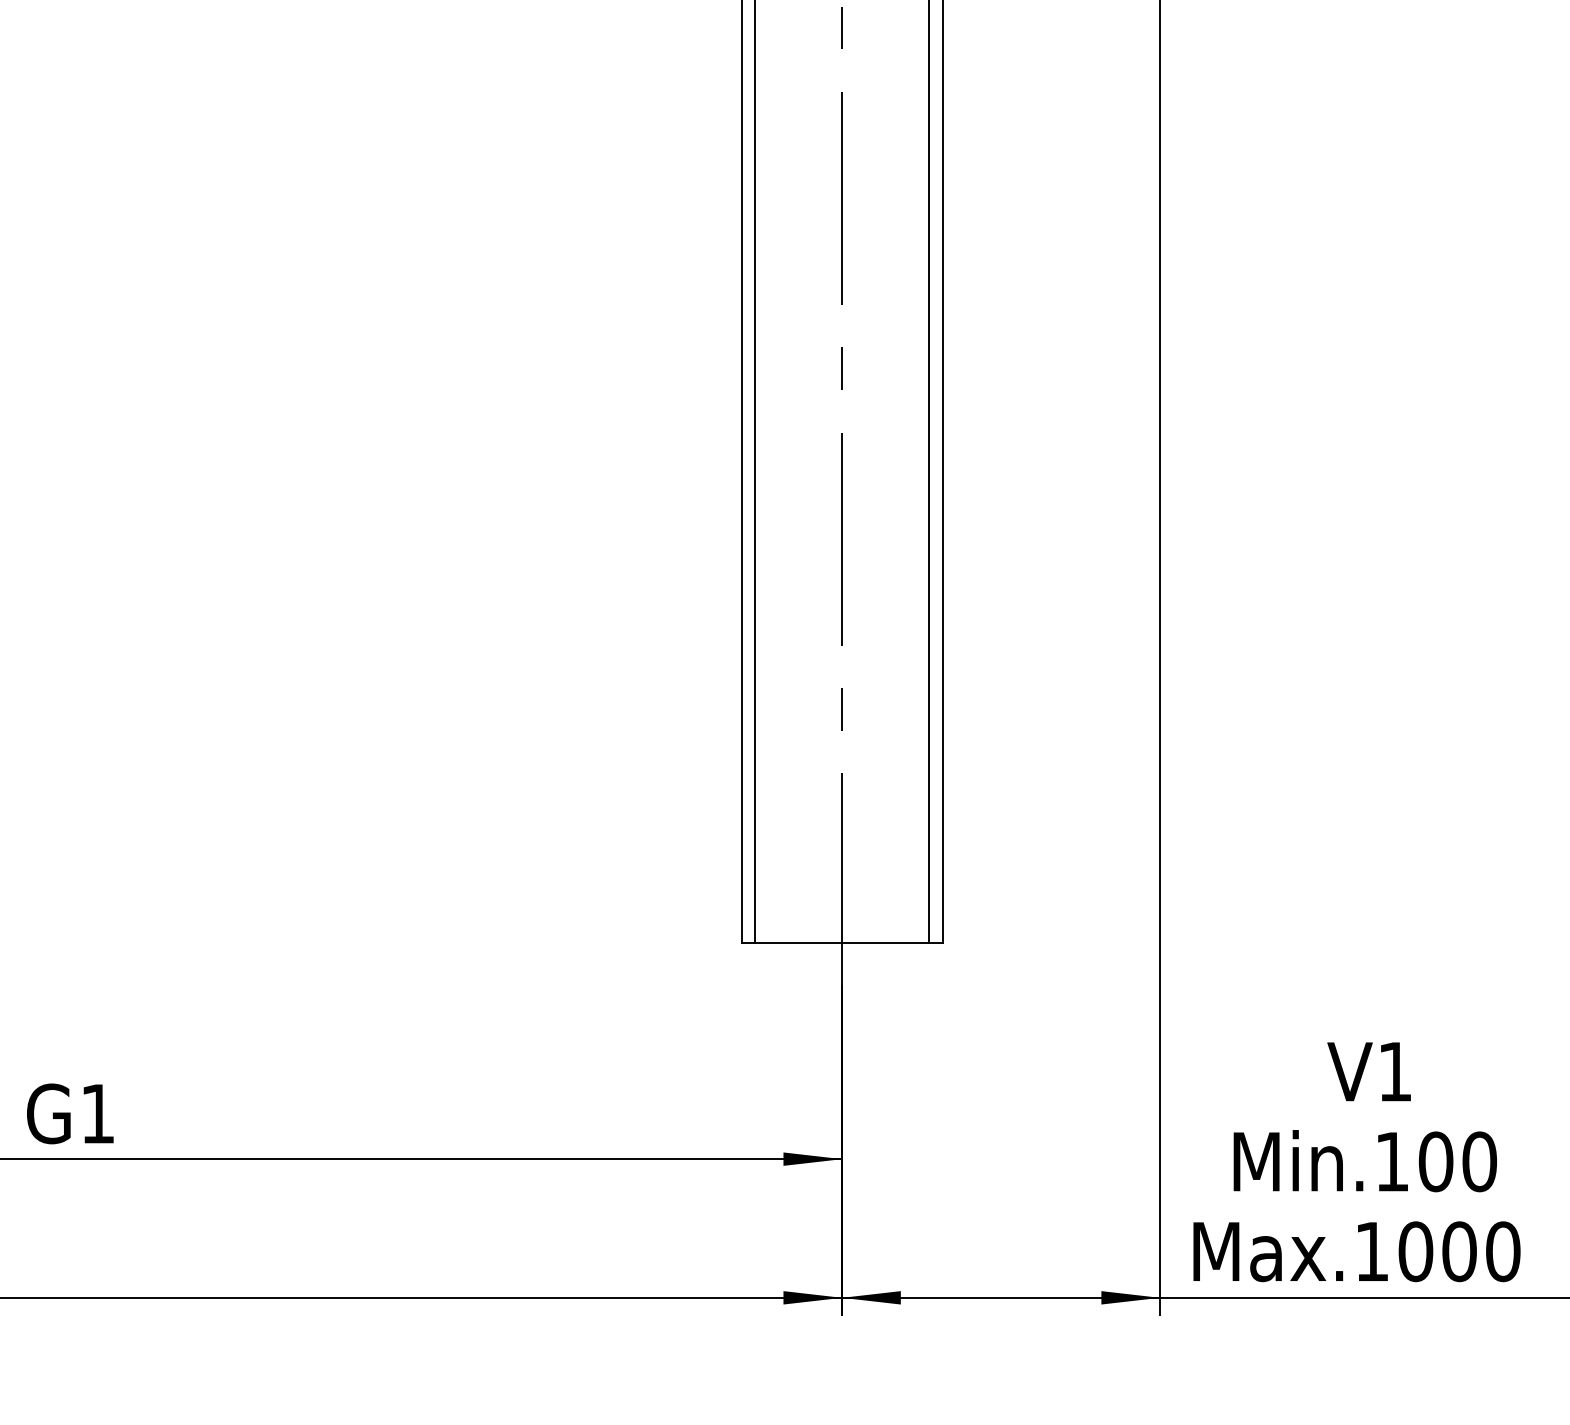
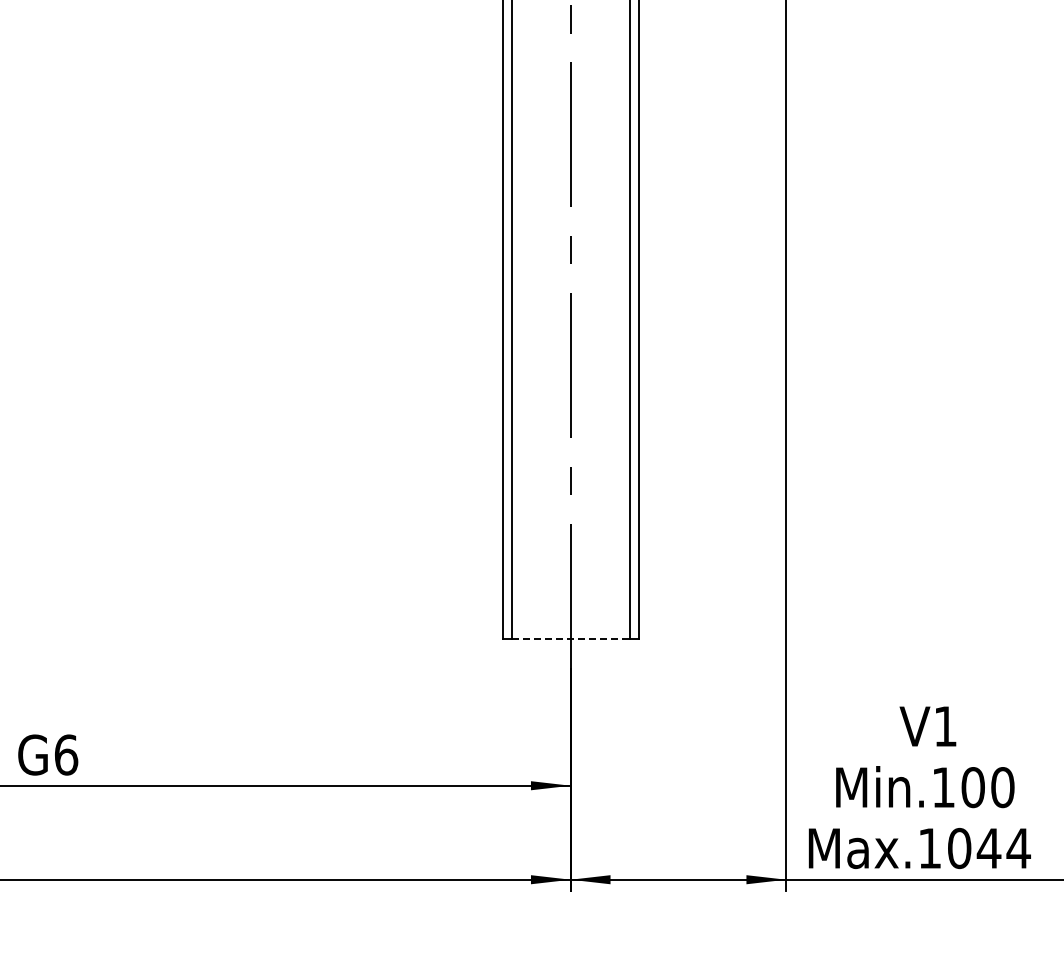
line: (843, 941) -> (571, 638), solid -> dashed
text: (98, 1113) -> (66, 754), G1 -> G6
text: (1480, 1251) -> (1003, 848), Max.1000 -> Max.1044

